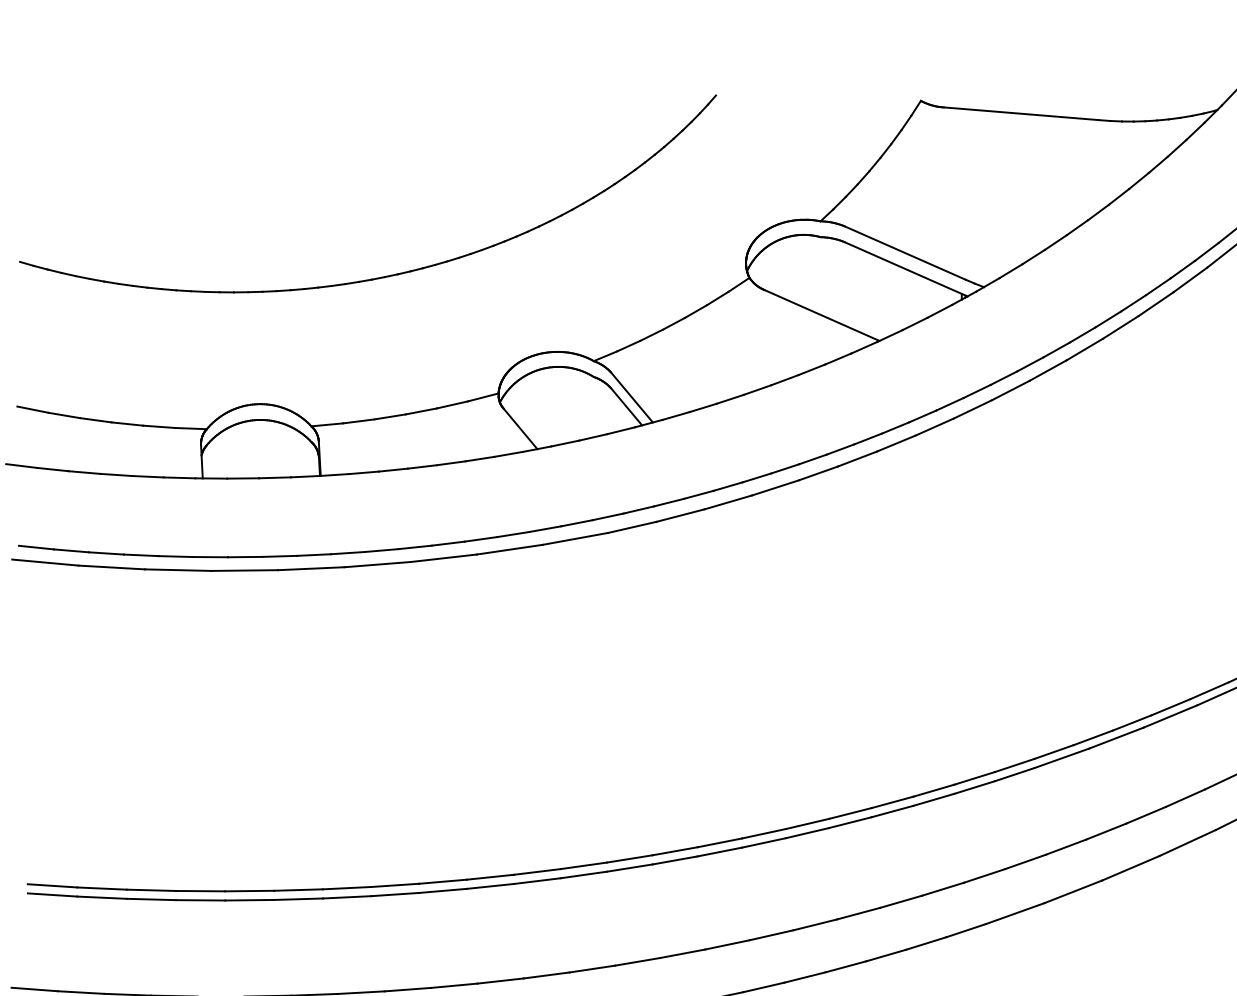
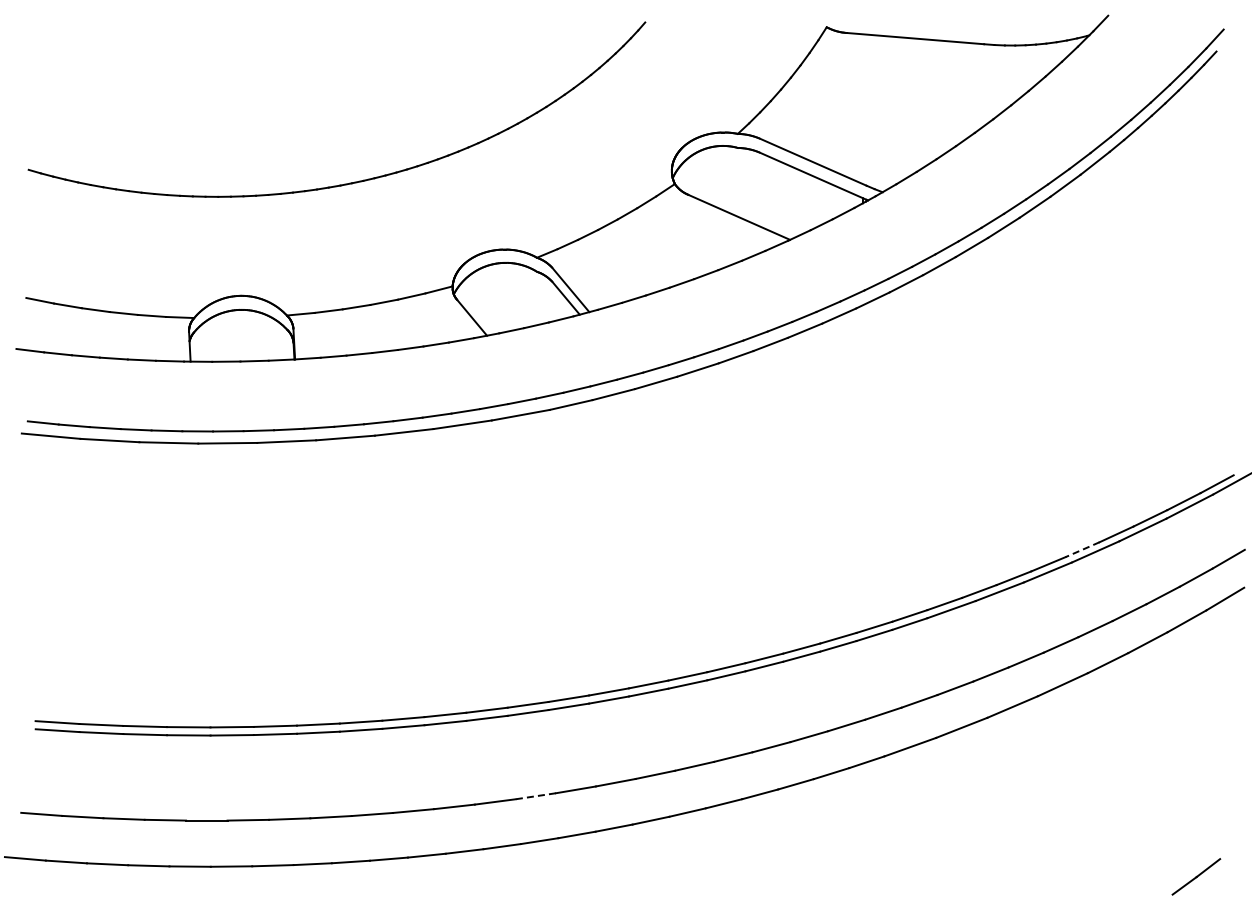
line: (1209, 690) -> (1082, 549), solid -> dashed
line: (592, 969) -> (535, 796), solid -> dashed

